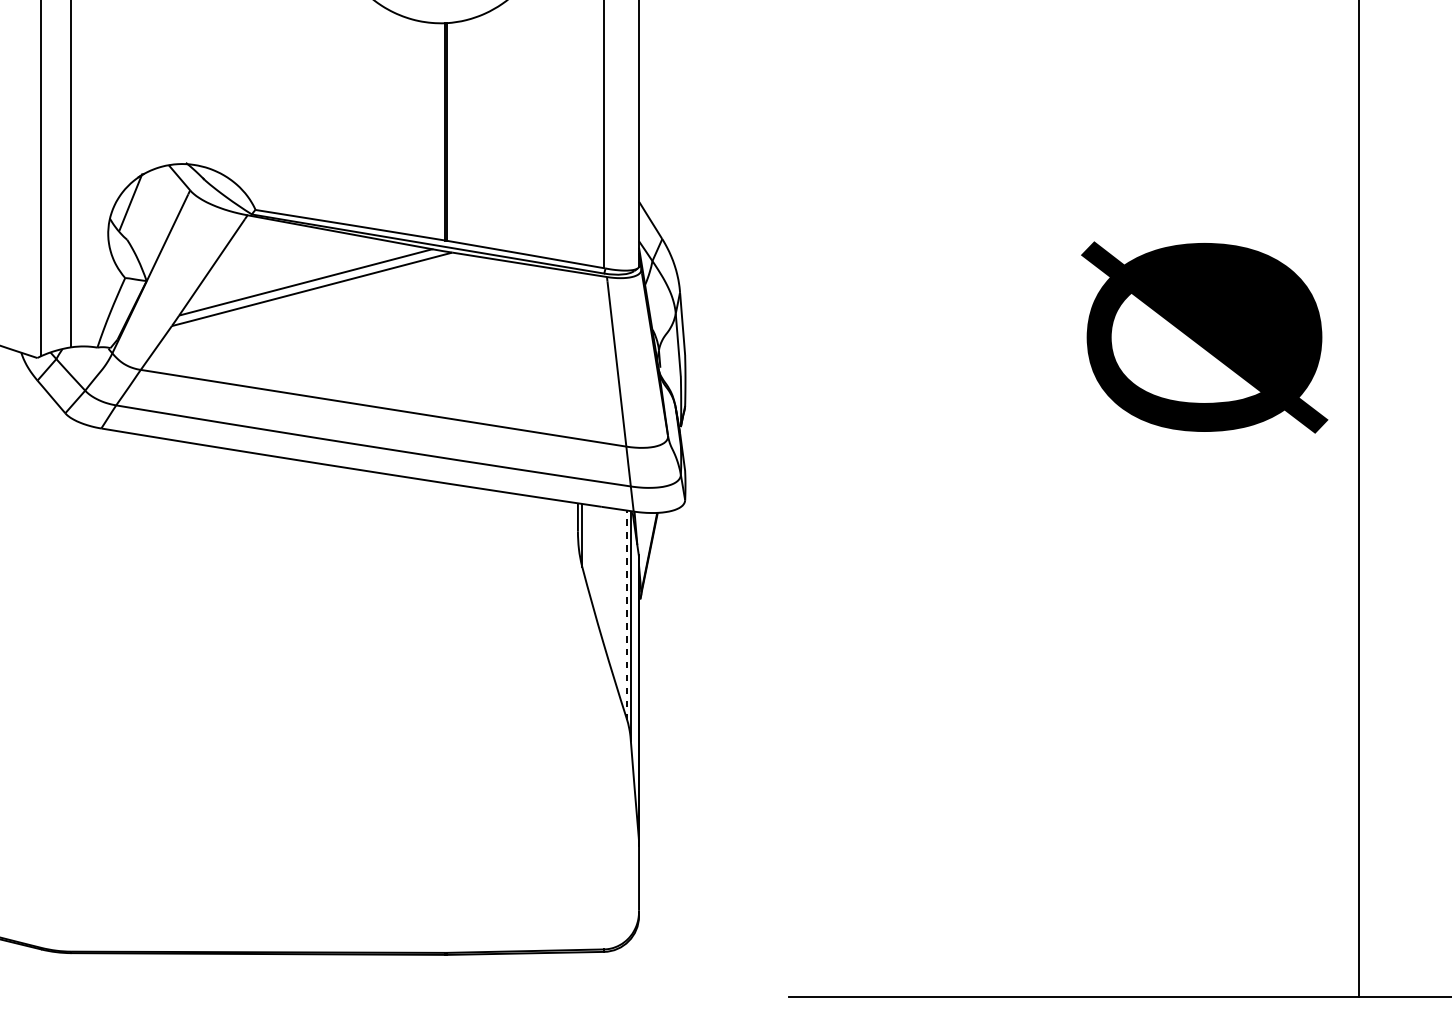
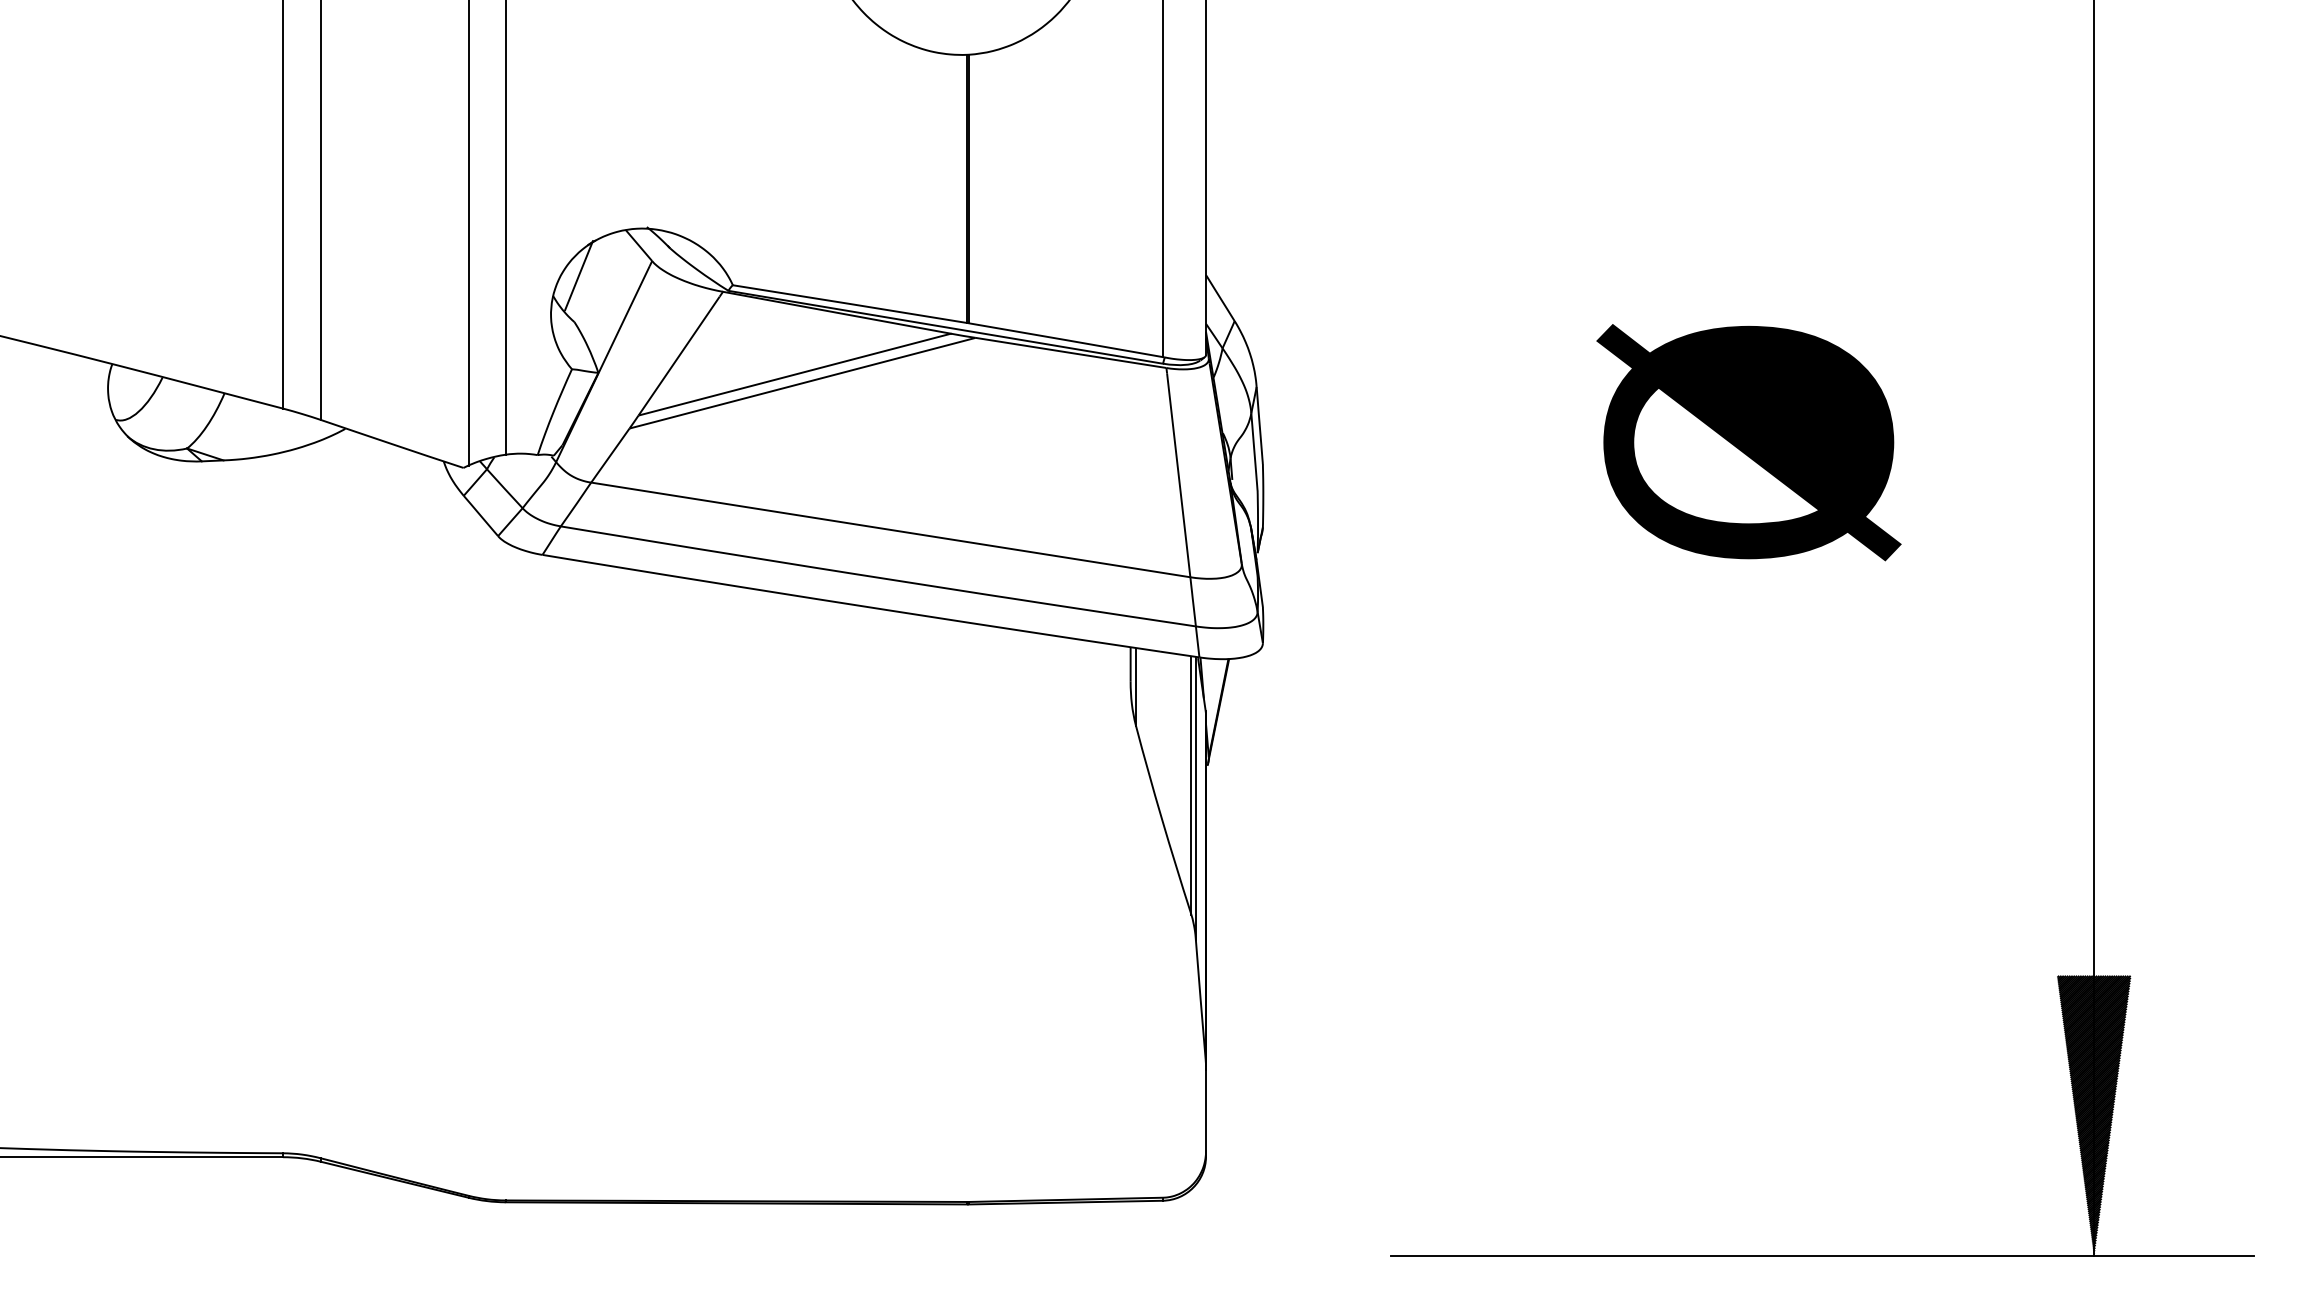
text: (1204, 337) -> (1748, 442), moved
line: (626, 615) -> (1190, 785), dashed -> solid
hatch: (1358, 882) -> (2093, 1115), added

